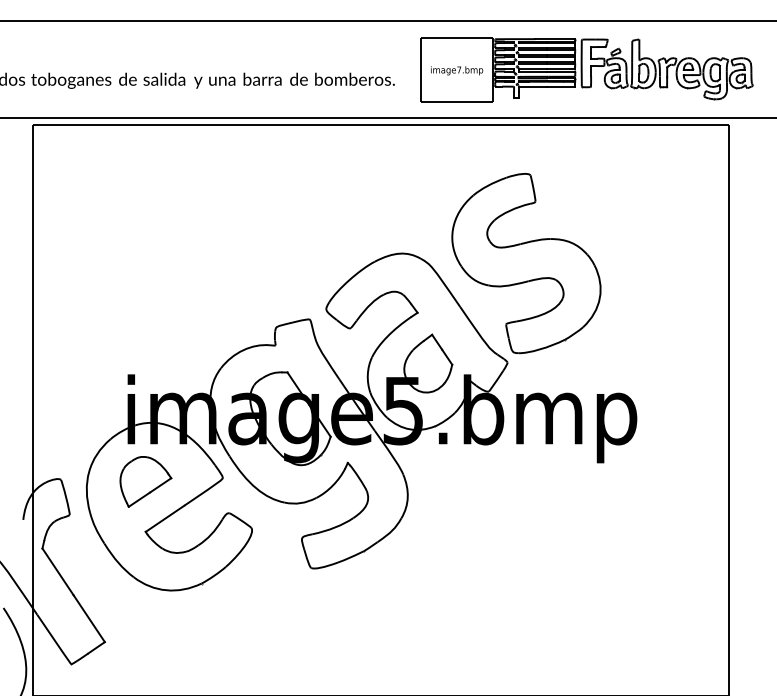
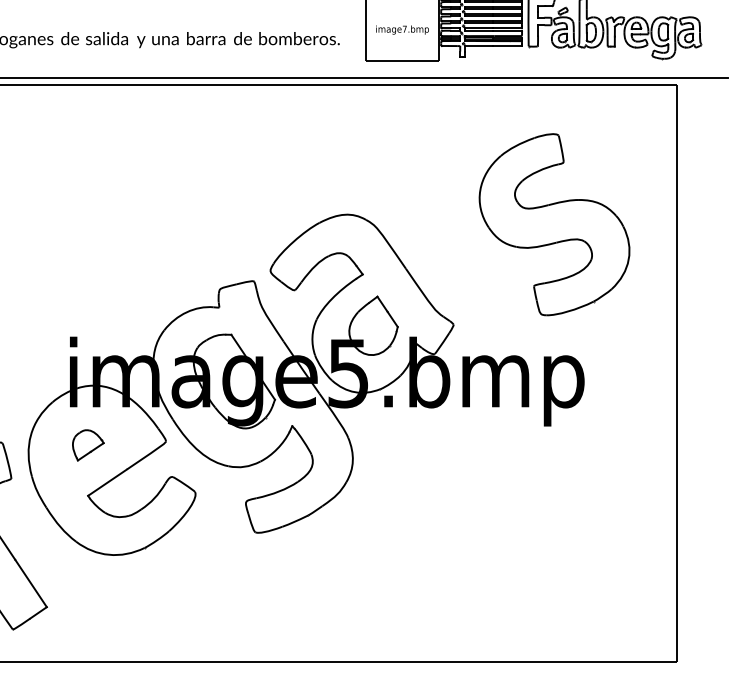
part: (526, 263) -> (554, 224), moved
part: (145, 481) -> (87, 444), size x0.6

